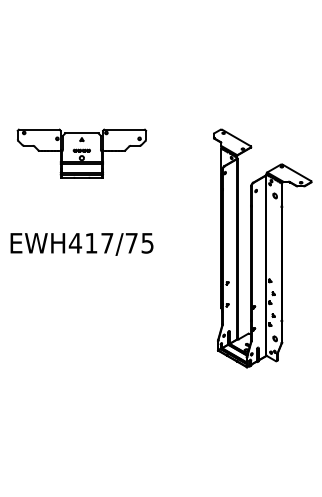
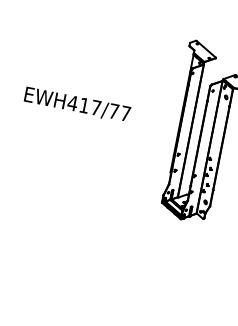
part: (81, 153) -> (90, 38), removed
text: (147, 243) -> (125, 113), EWH417/75 -> EWH417/77

